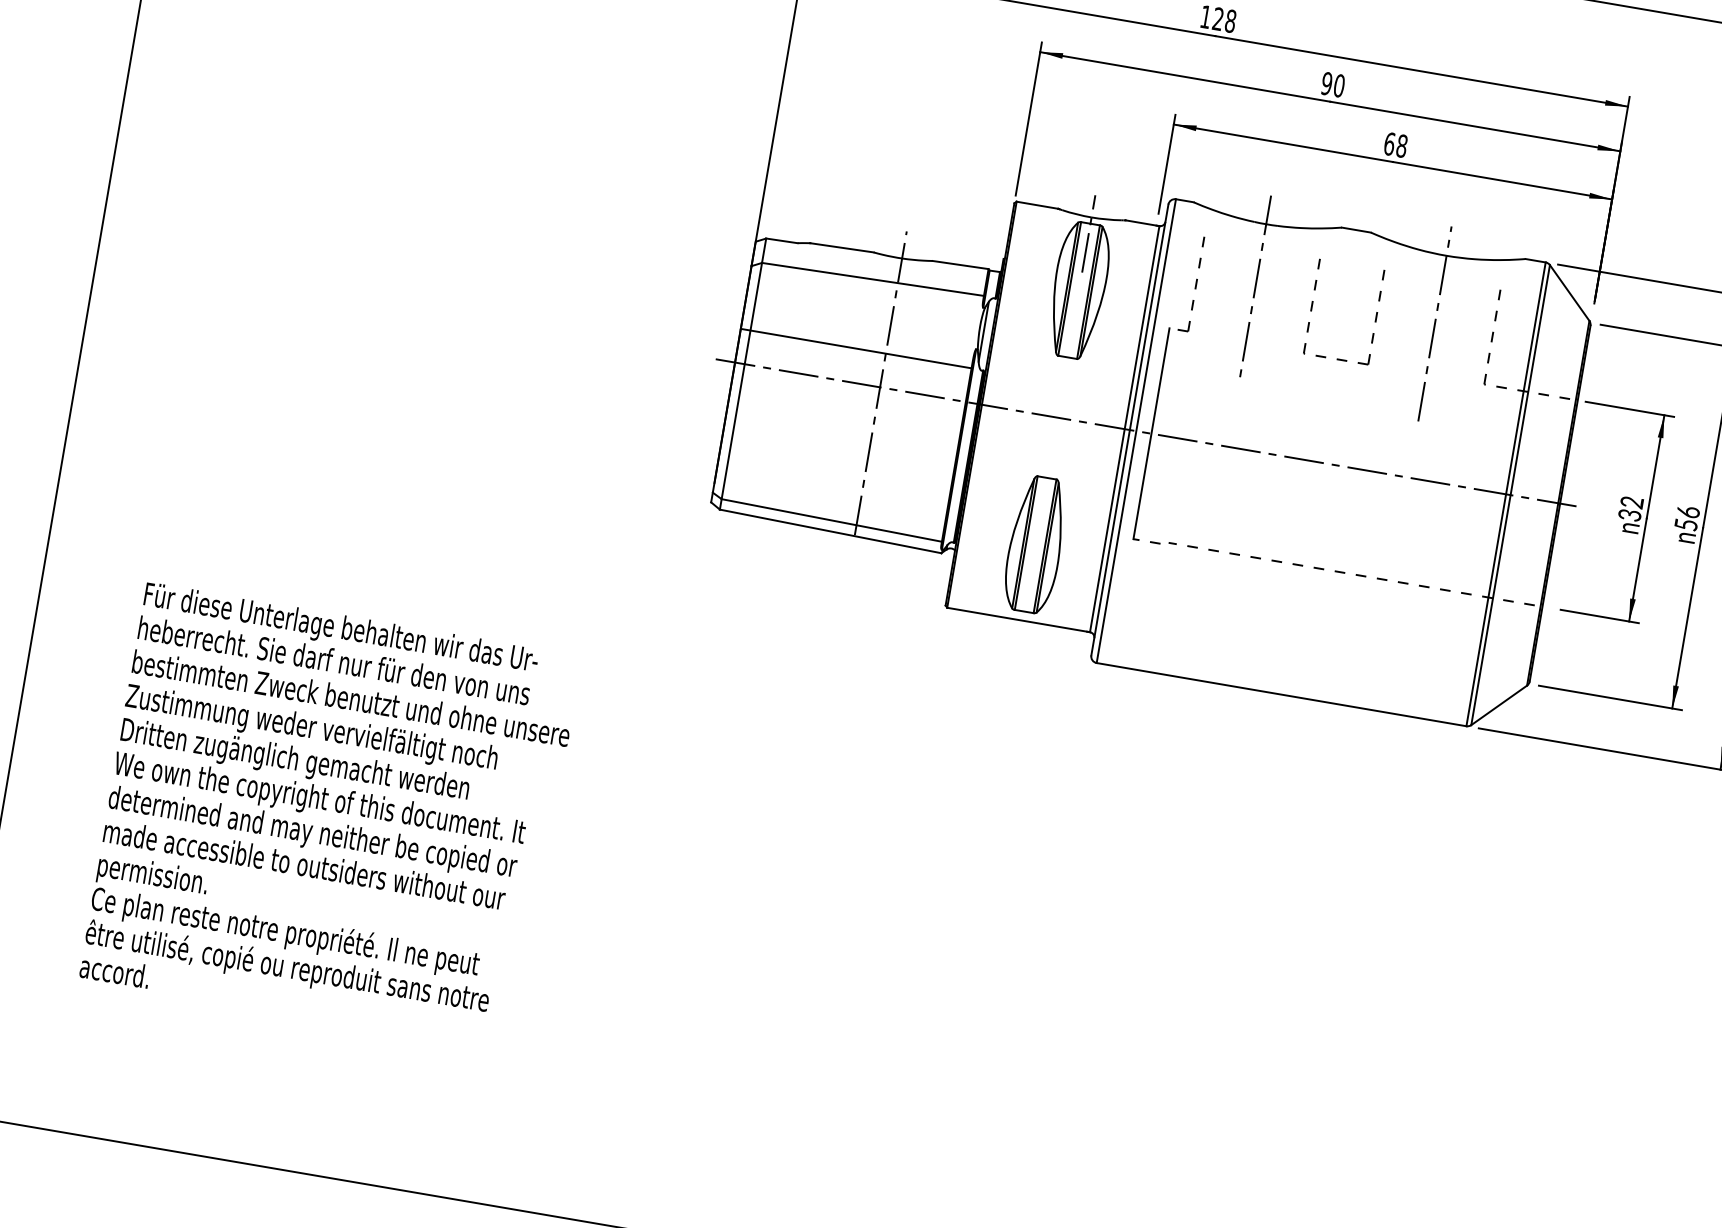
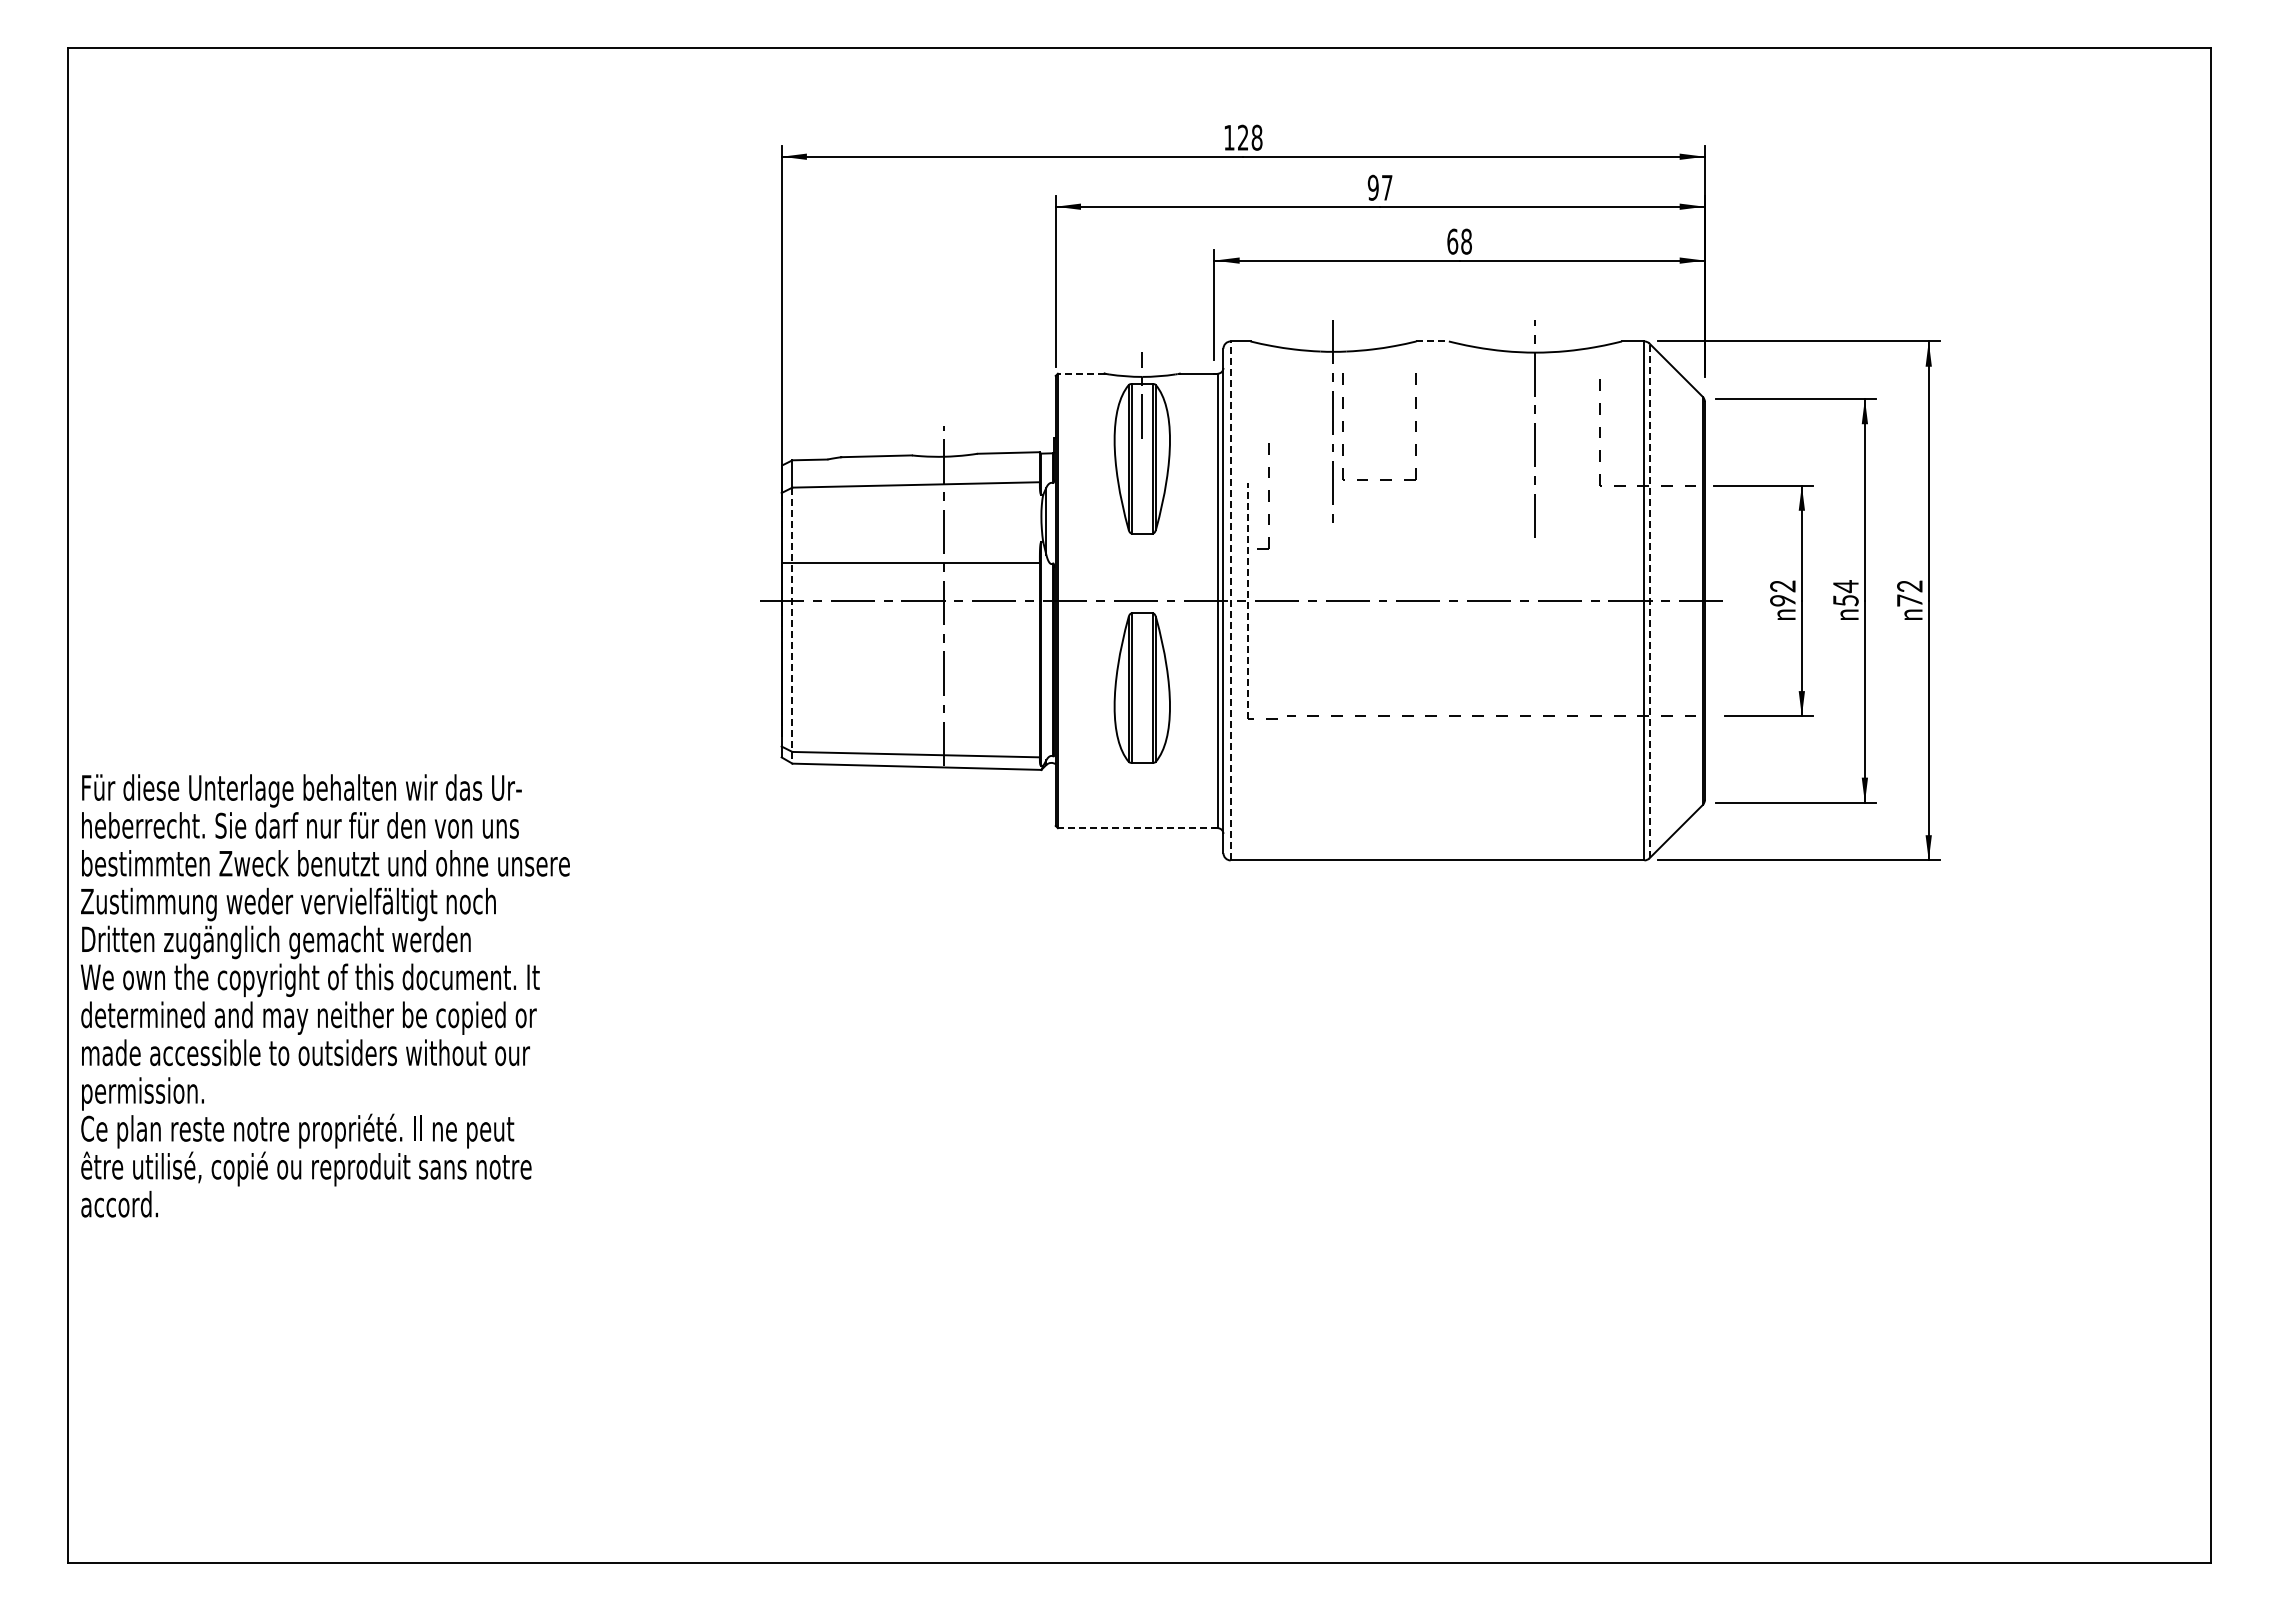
text: (1338, 85) -> (1386, 187), 90 -> 97
line: (1036, 204) -> (1080, 373), solid -> dashed
line: (1357, 230) -> (1433, 341), solid -> dashed
part: (1191, 283) -> (1263, 496), moved
part: (1312, 306) -> (1343, 426), moved
line: (740, 387) -> (792, 626), solid -> dashed
line: (1136, 430) -> (1230, 600), solid -> dashed
line: (1151, 433) -> (1247, 600), solid -> dashed
line: (1510, 494) -> (1649, 600), solid -> dashed
text: (1687, 512) -> (1845, 586), 56 -> 54
text: (1629, 515) -> (1782, 600), 32 -> 92
part: (1035, 544) -> (1141, 687), moved
line: (1018, 620) -> (1137, 828), solid -> dashed
text: (329, 816) -> (324, 995), moved

